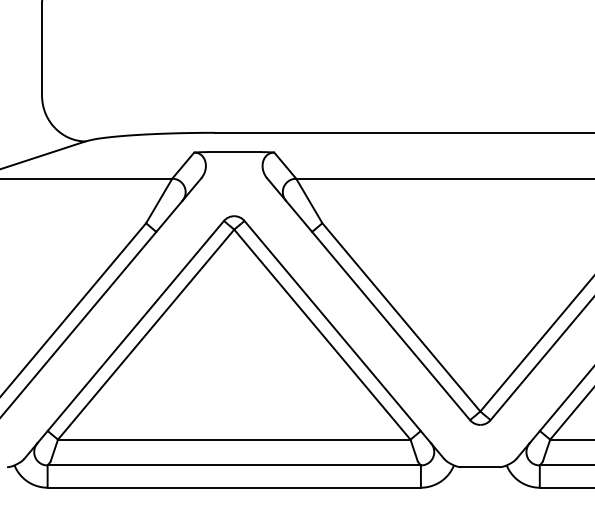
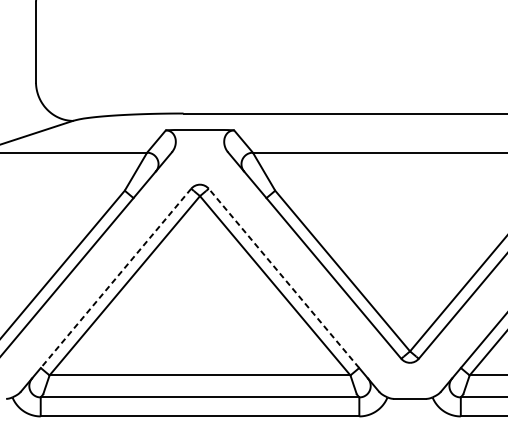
line: (332, 325) -> (283, 277), solid -> dashed
line: (135, 326) -> (115, 278), solid -> dashed

